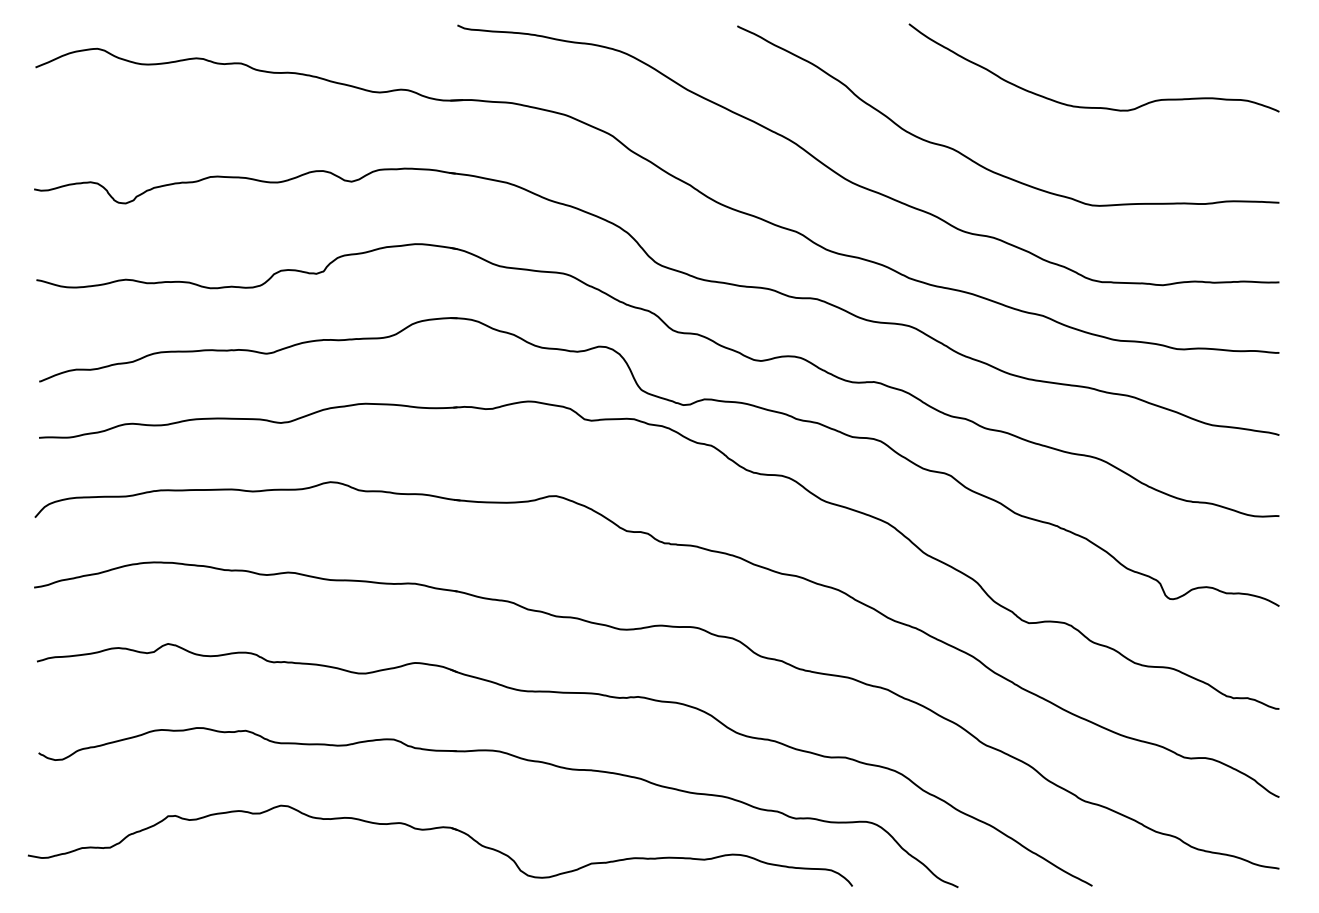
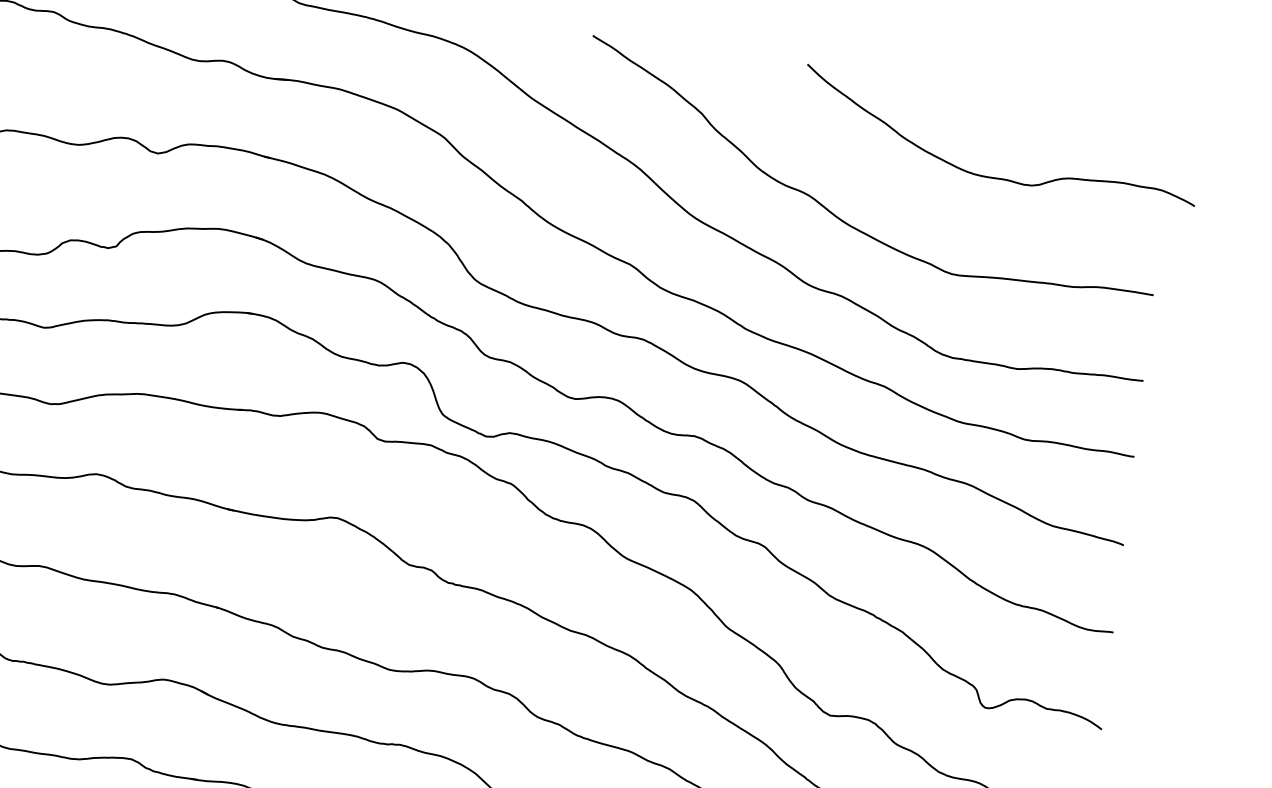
curve: (1089, 106) -> (991, 176), moved

